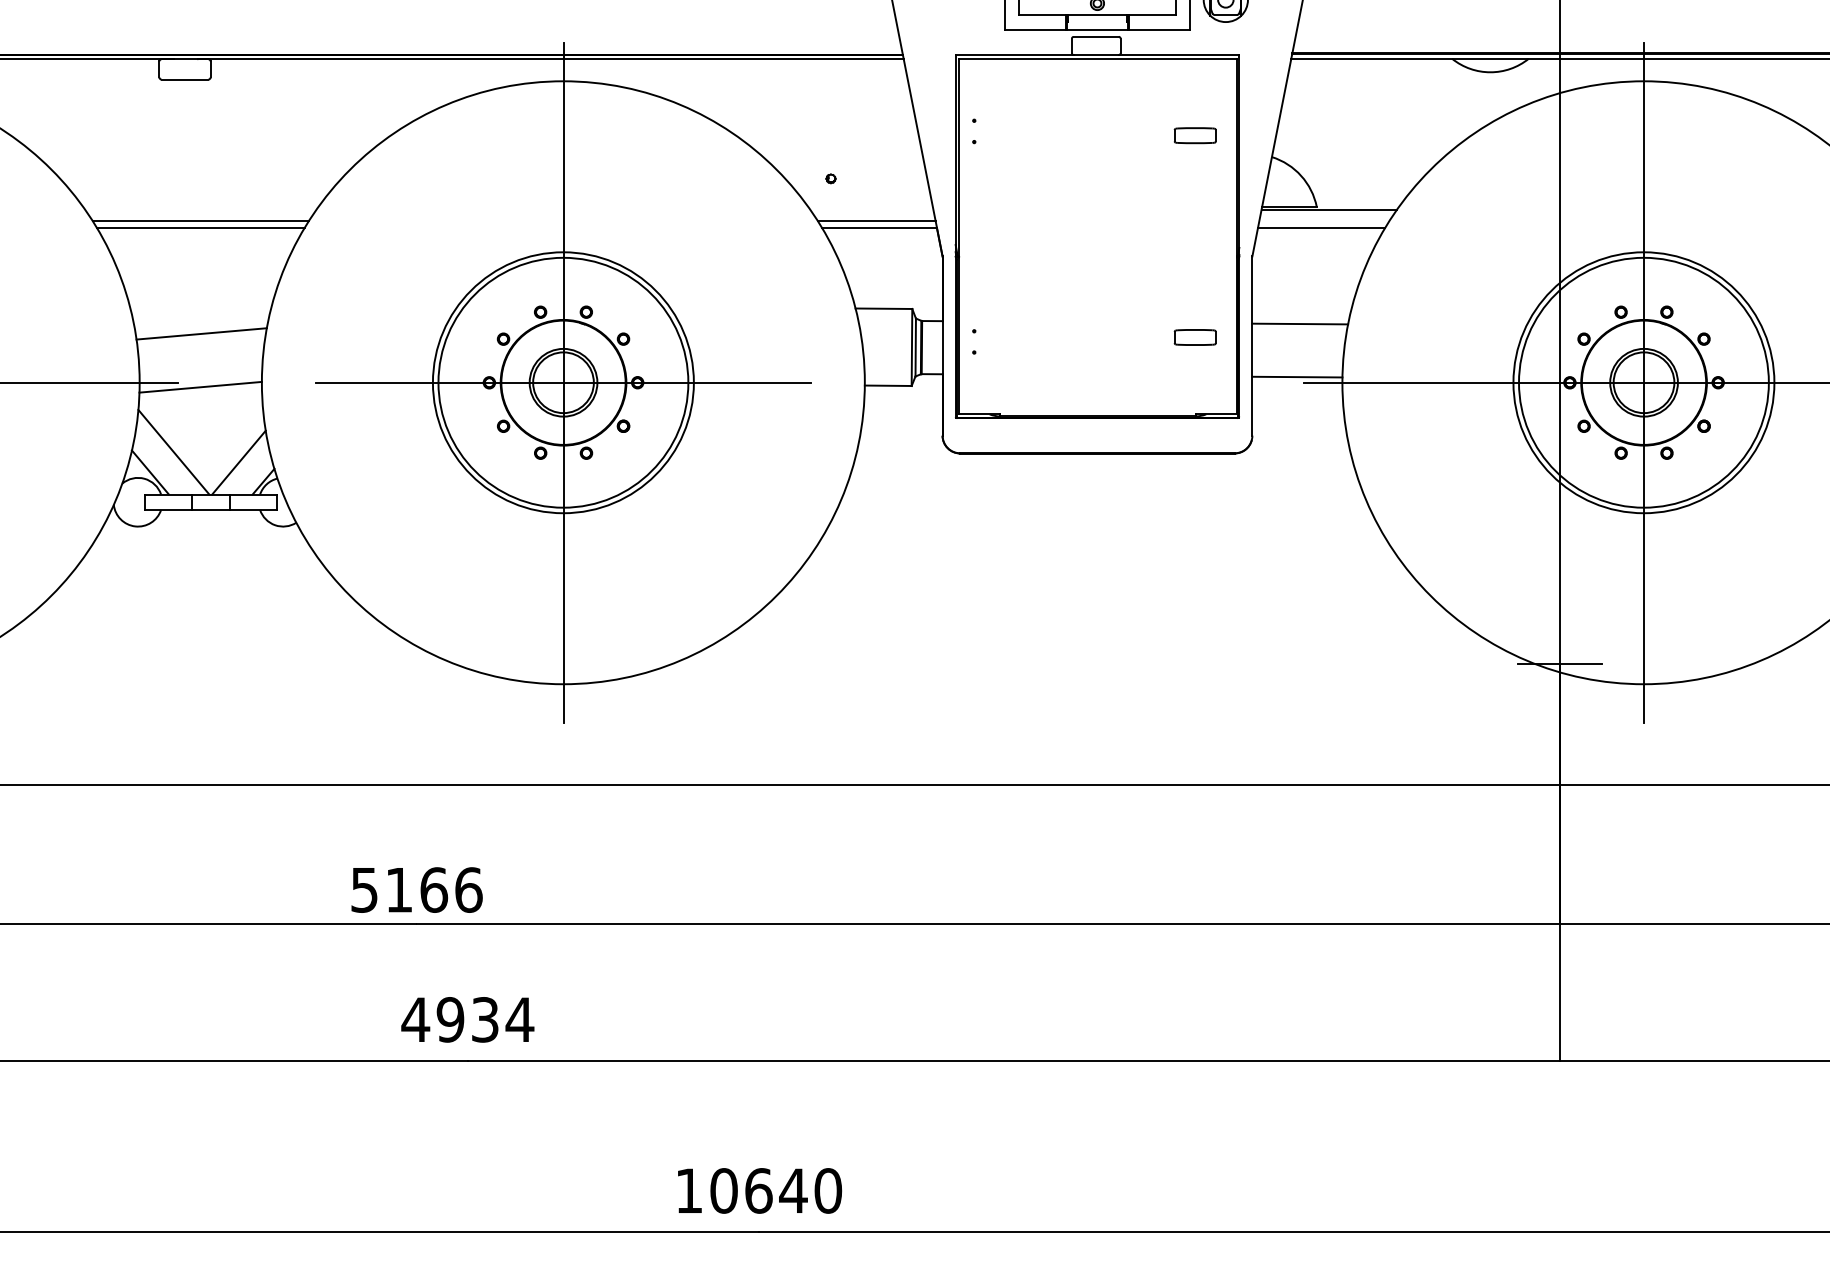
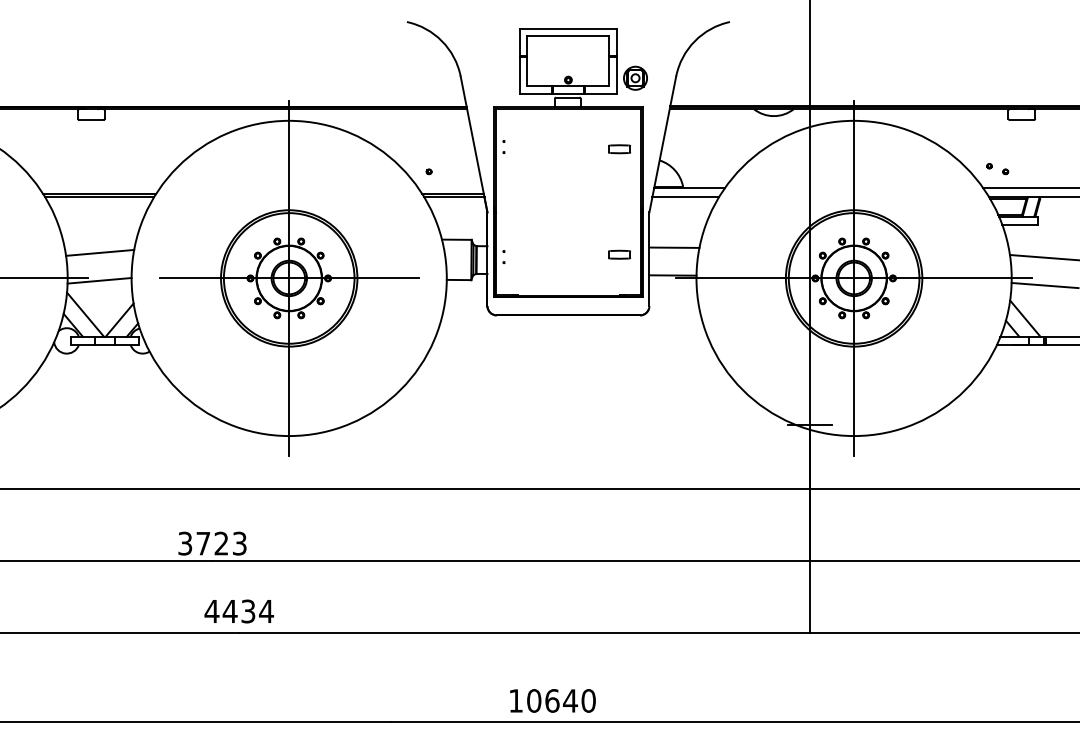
text: (418, 889) -> (213, 543), 5166 -> 3723
text: (449, 1019) -> (229, 611), 4934 -> 4434
text: (759, 1190) -> (552, 700), moved

